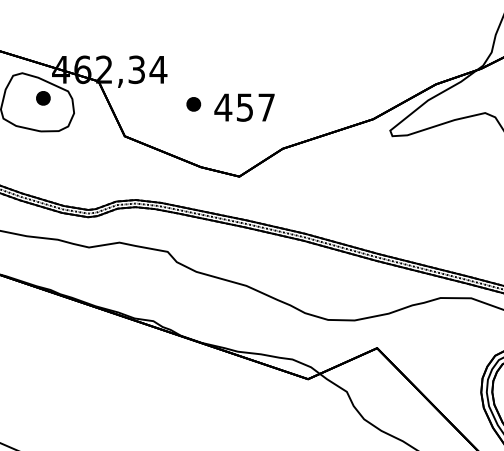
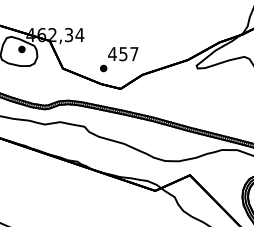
part: (193, 104) -> (103, 68), moved

